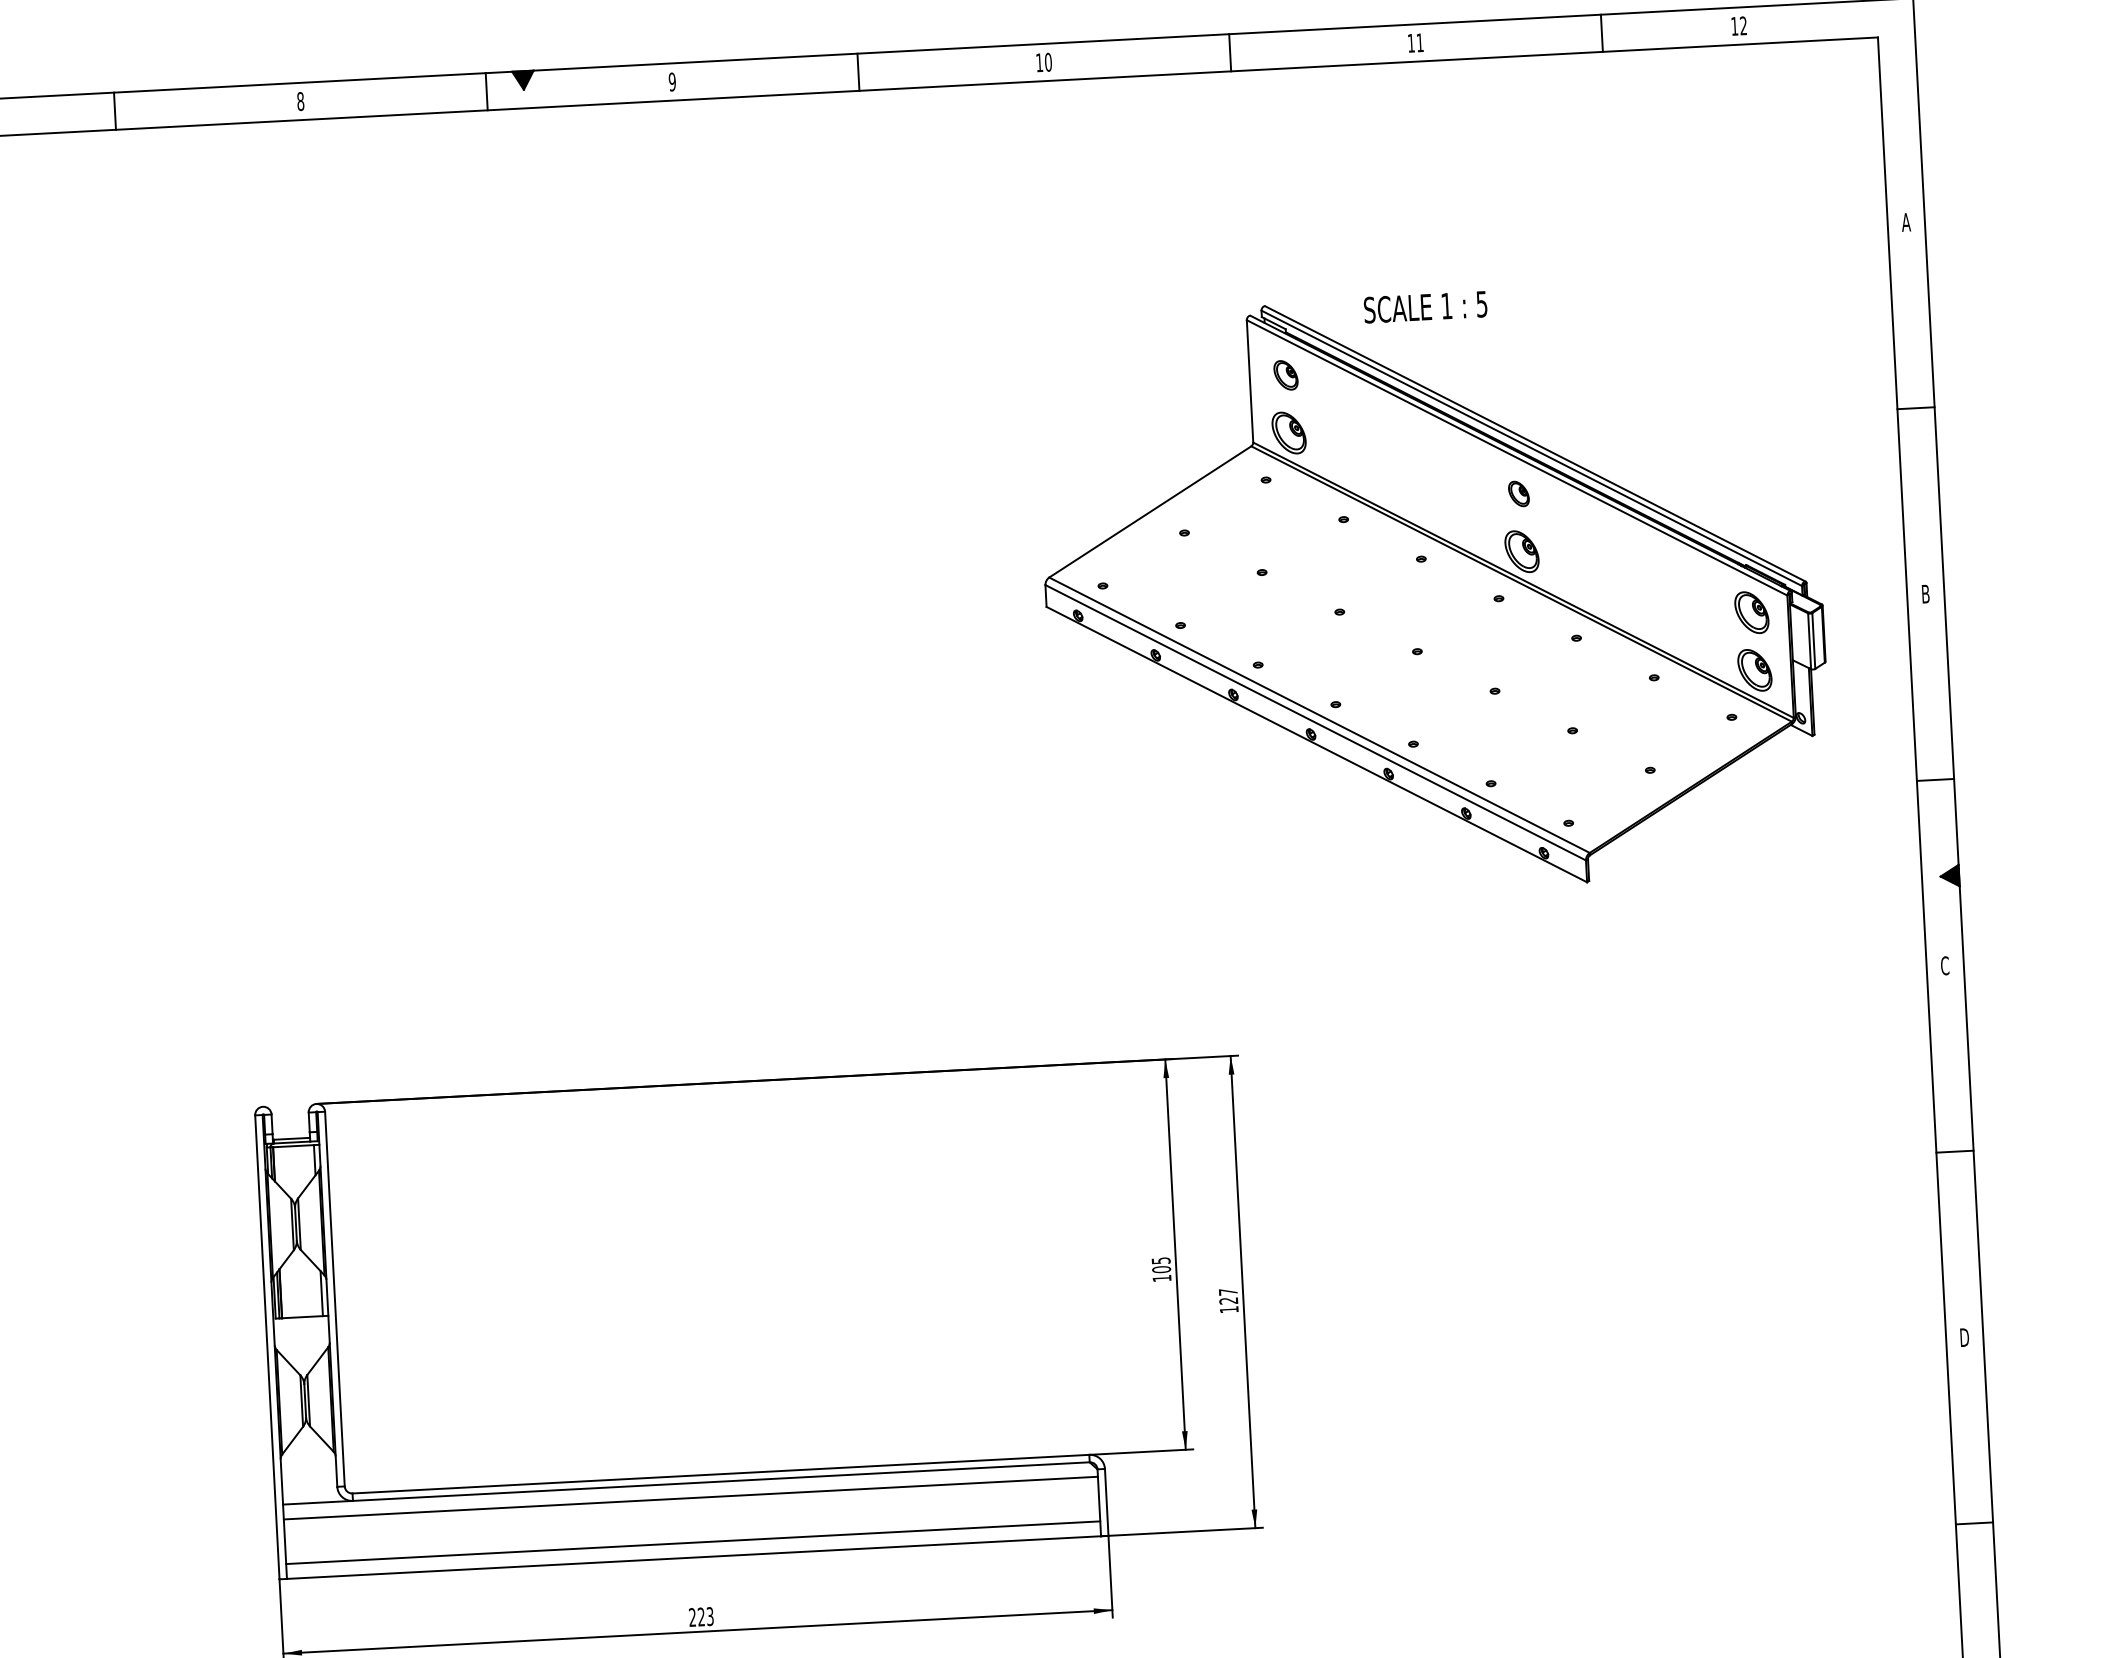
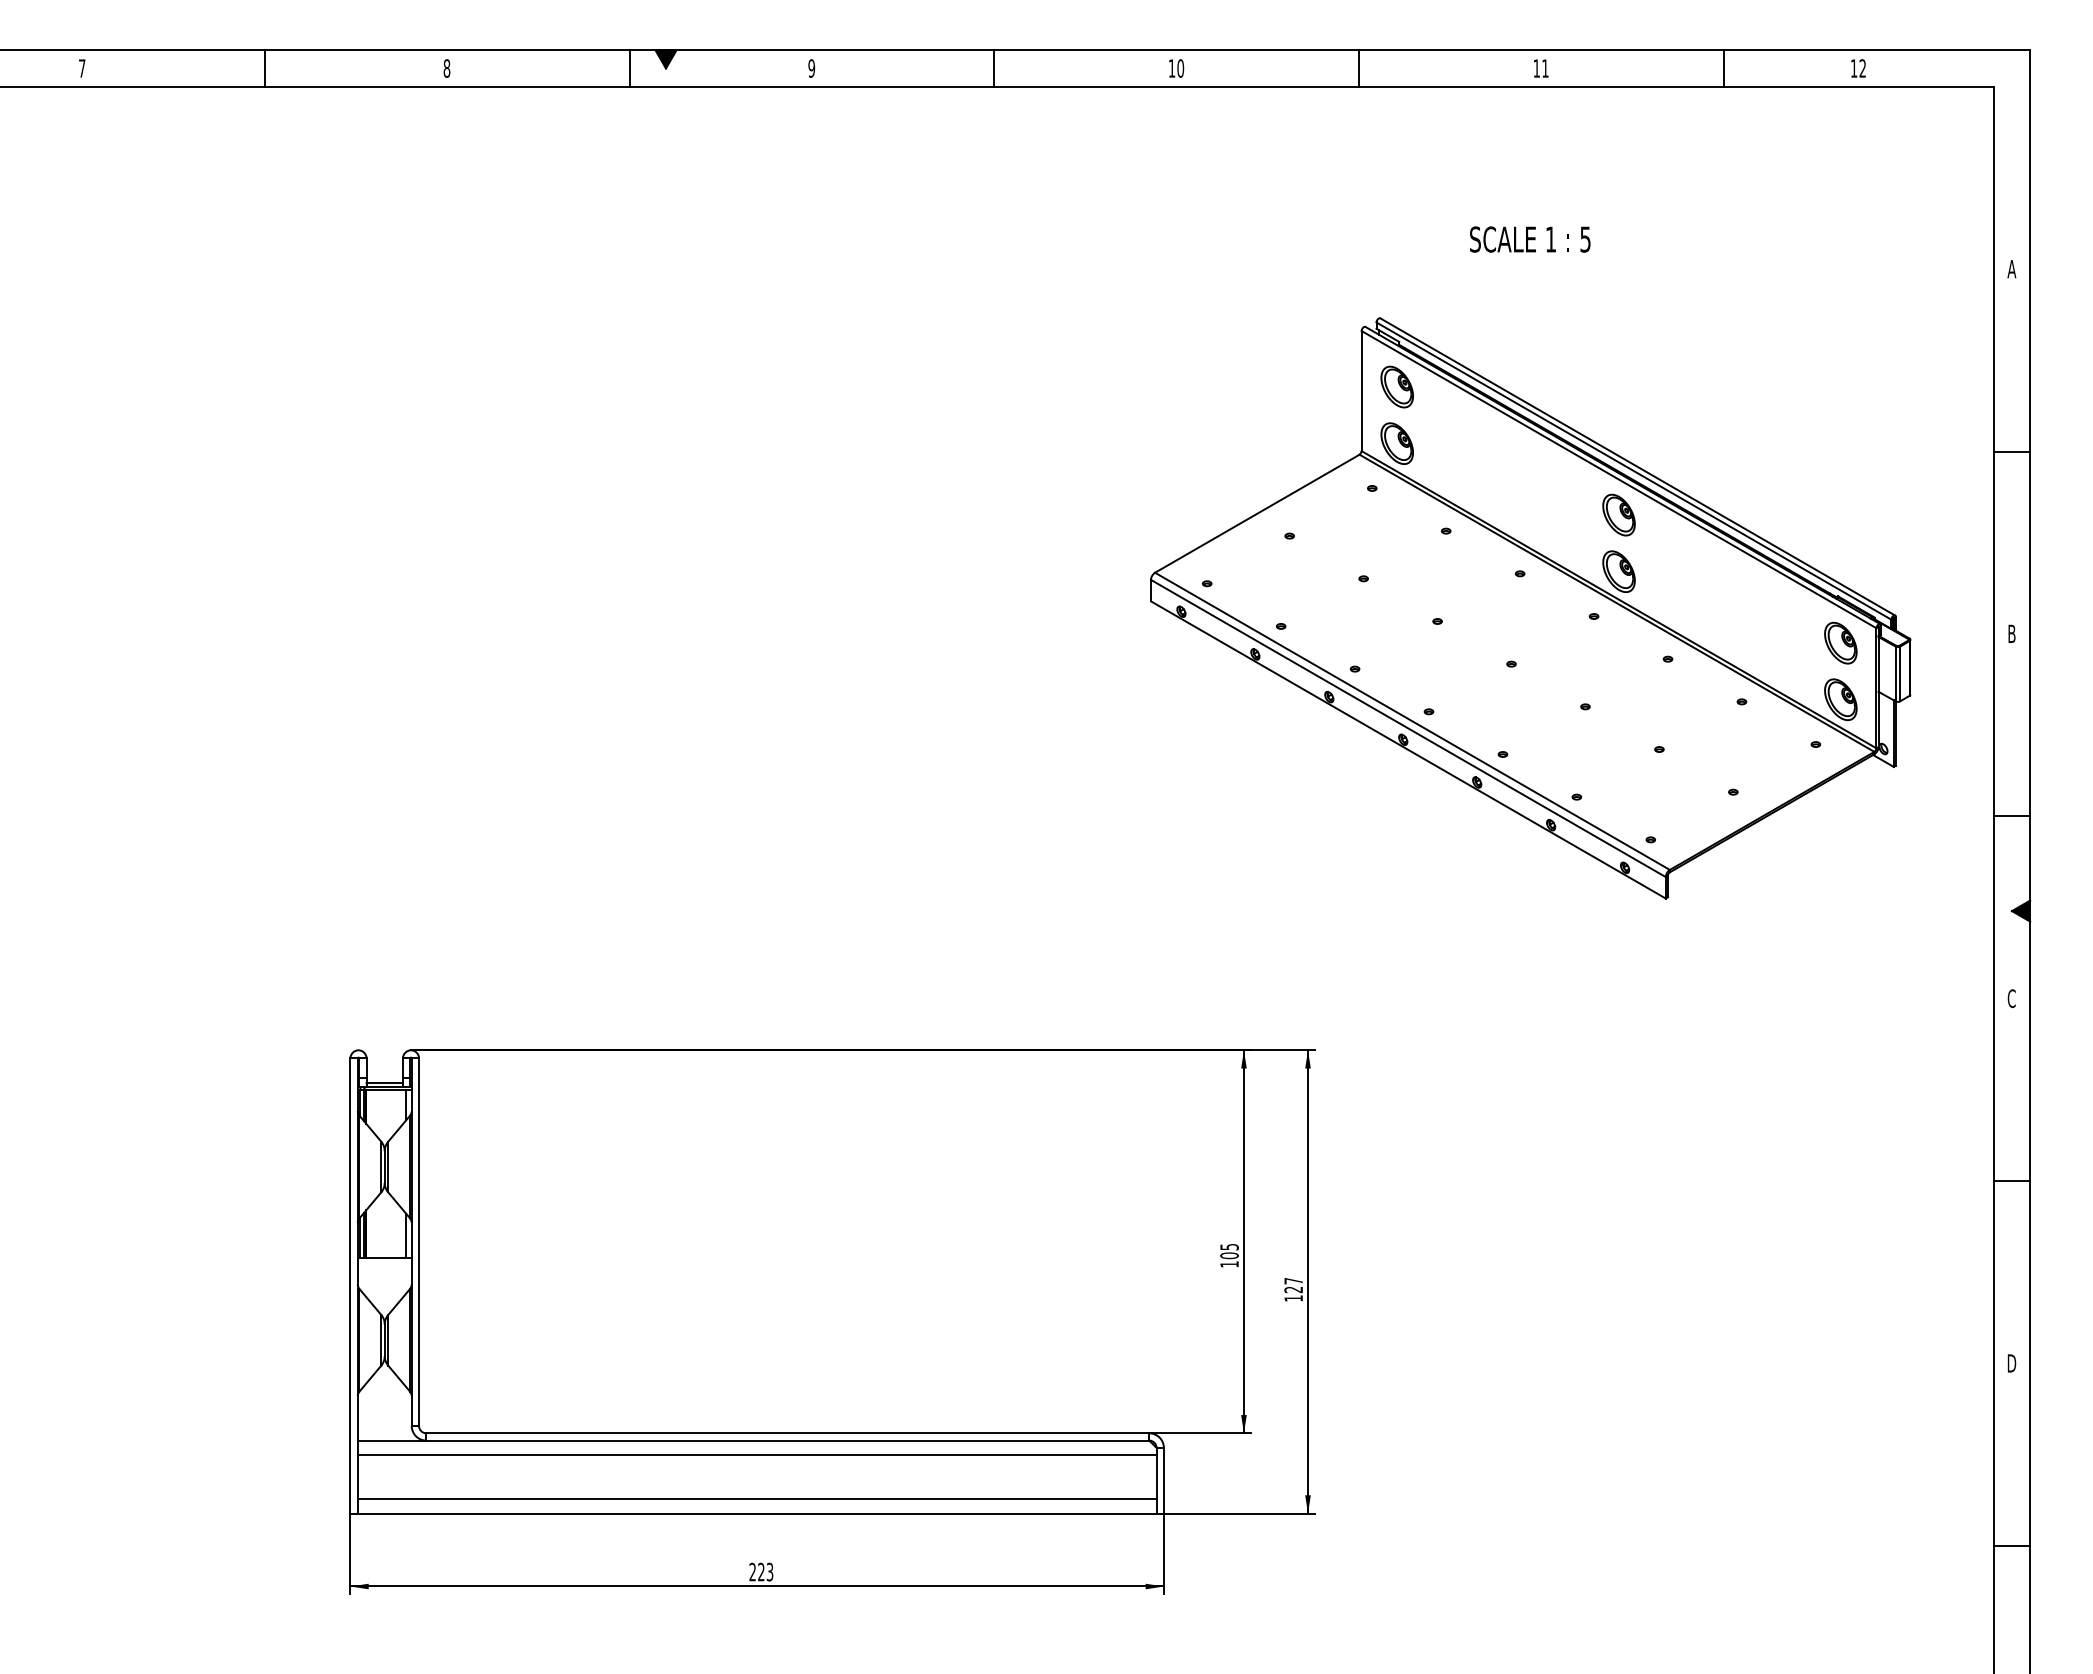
text: (1425, 307) -> (1530, 239), moved
part: (1285, 374) -> (1396, 386), size x1.43
part: (1518, 493) -> (1618, 514), size x1.67

